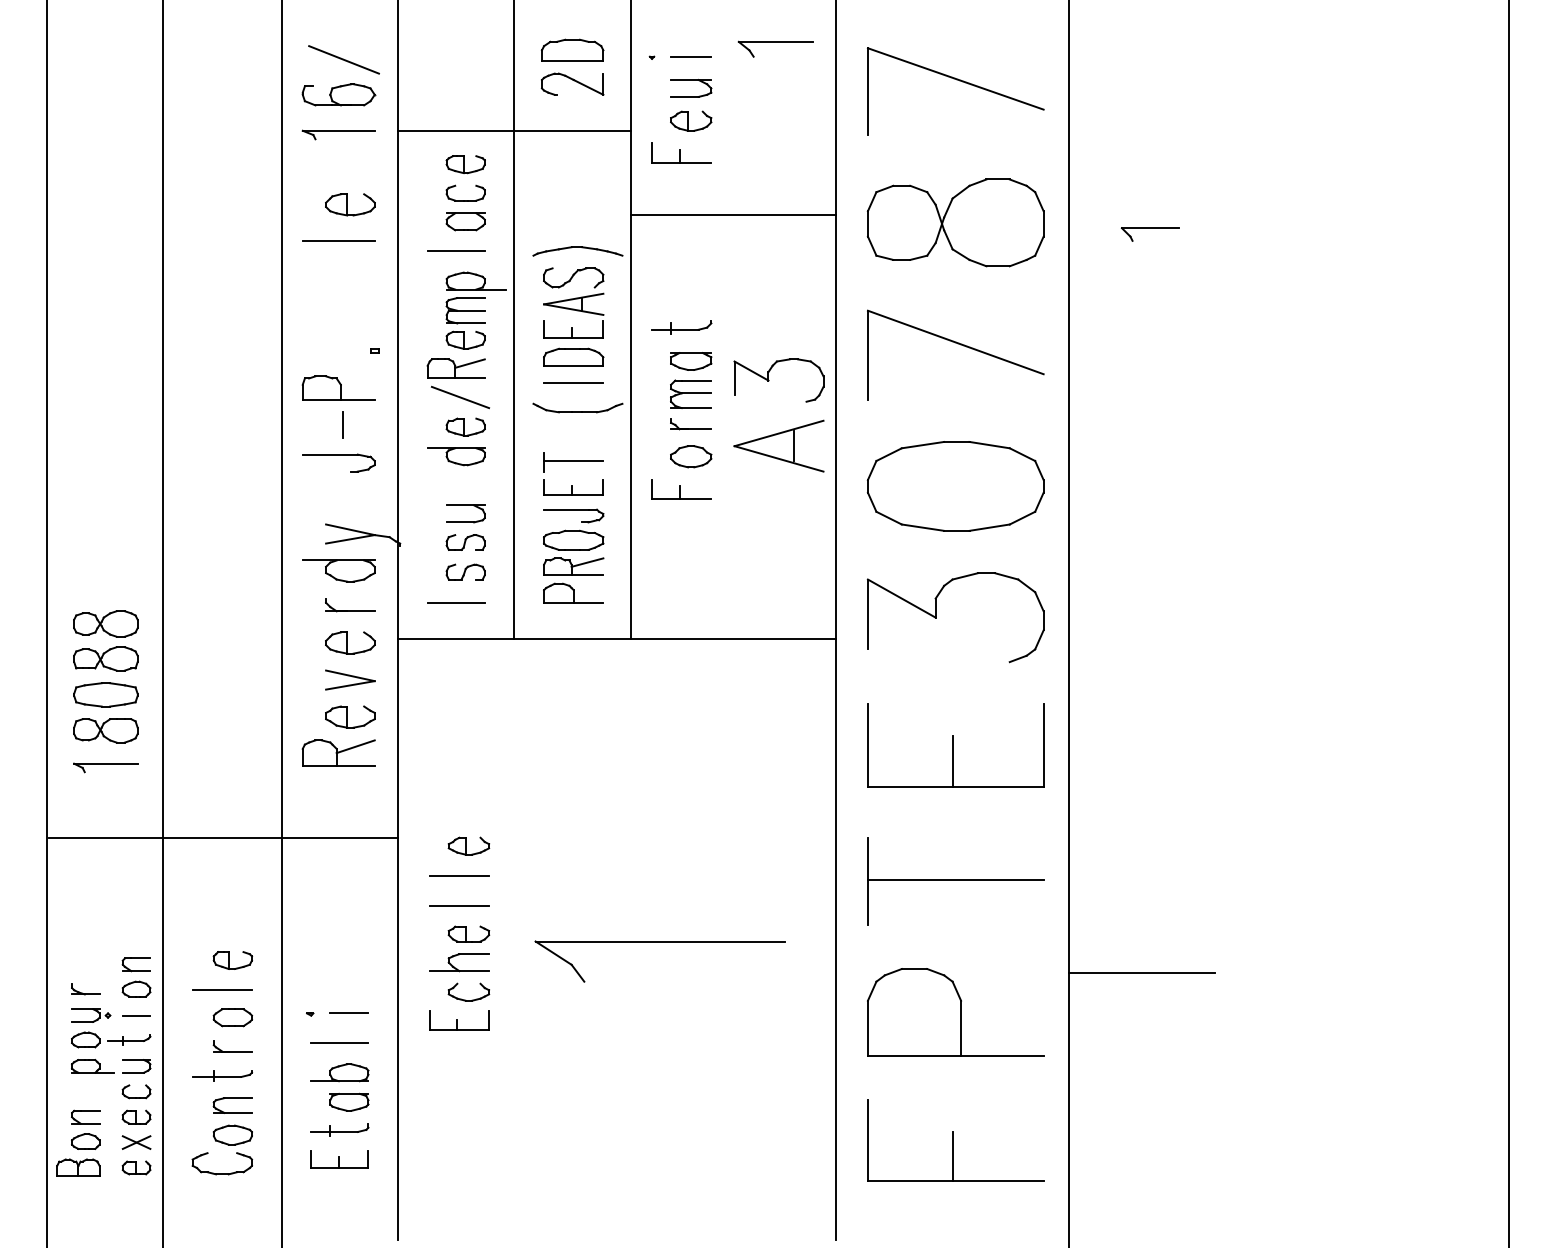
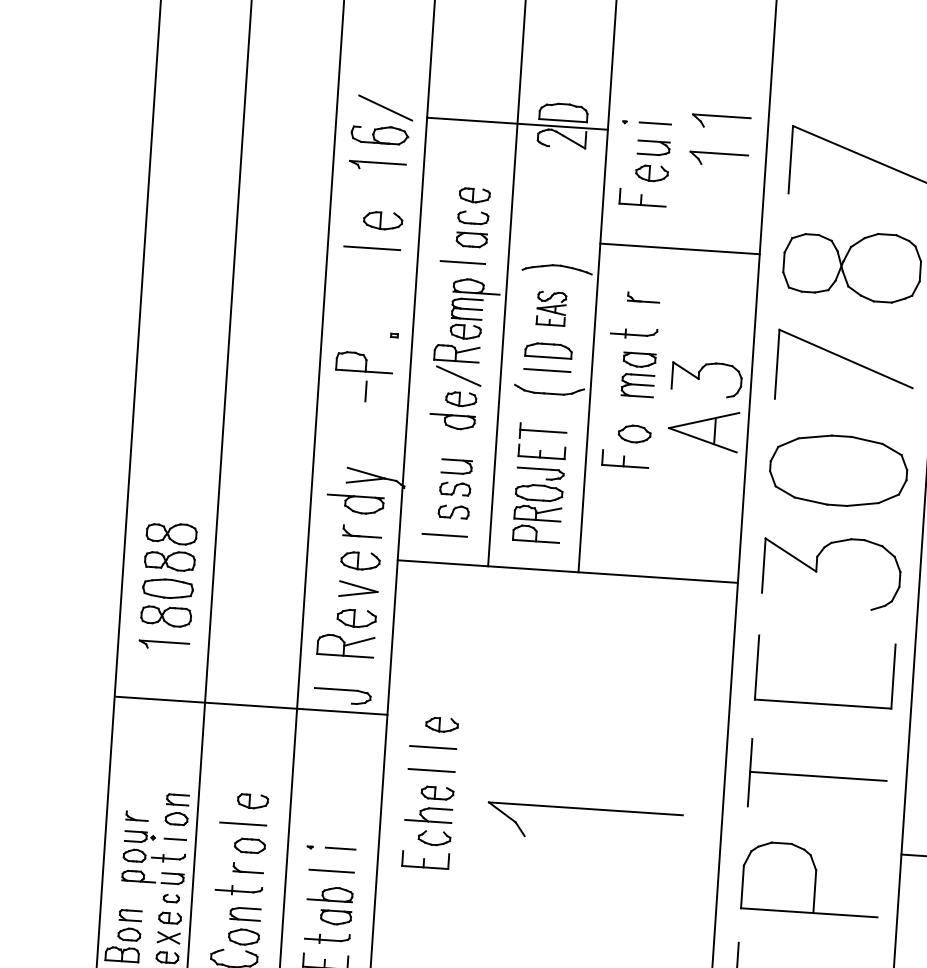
part: (775, 96) -> (718, 158), added
line: (514, 130) -> (517, 123), moved
part: (573, 302) -> (551, 308), size x0.6
part: (690, 424) -> (643, 297), moved
part: (338, 455) -> (342, 690), moved
line: (952, 761) -> (821, 684), removed
part: (136, 1091) -> (171, 898), size x0.7

